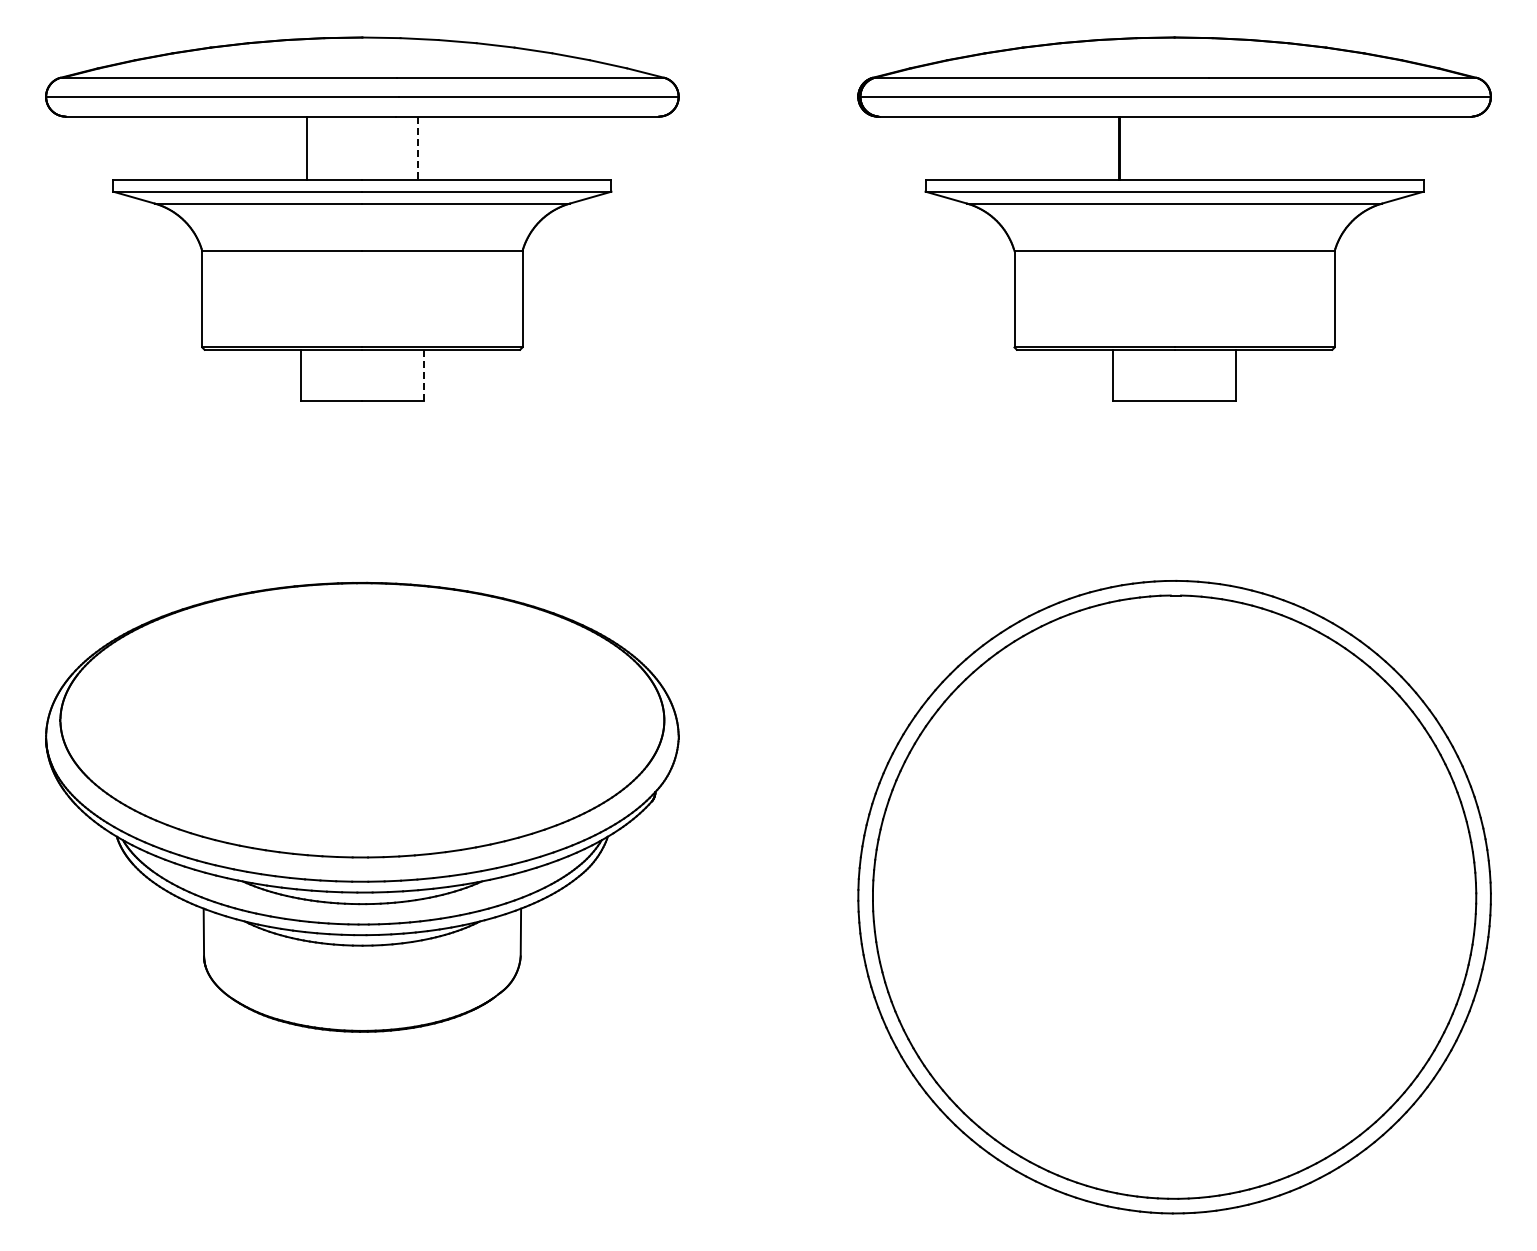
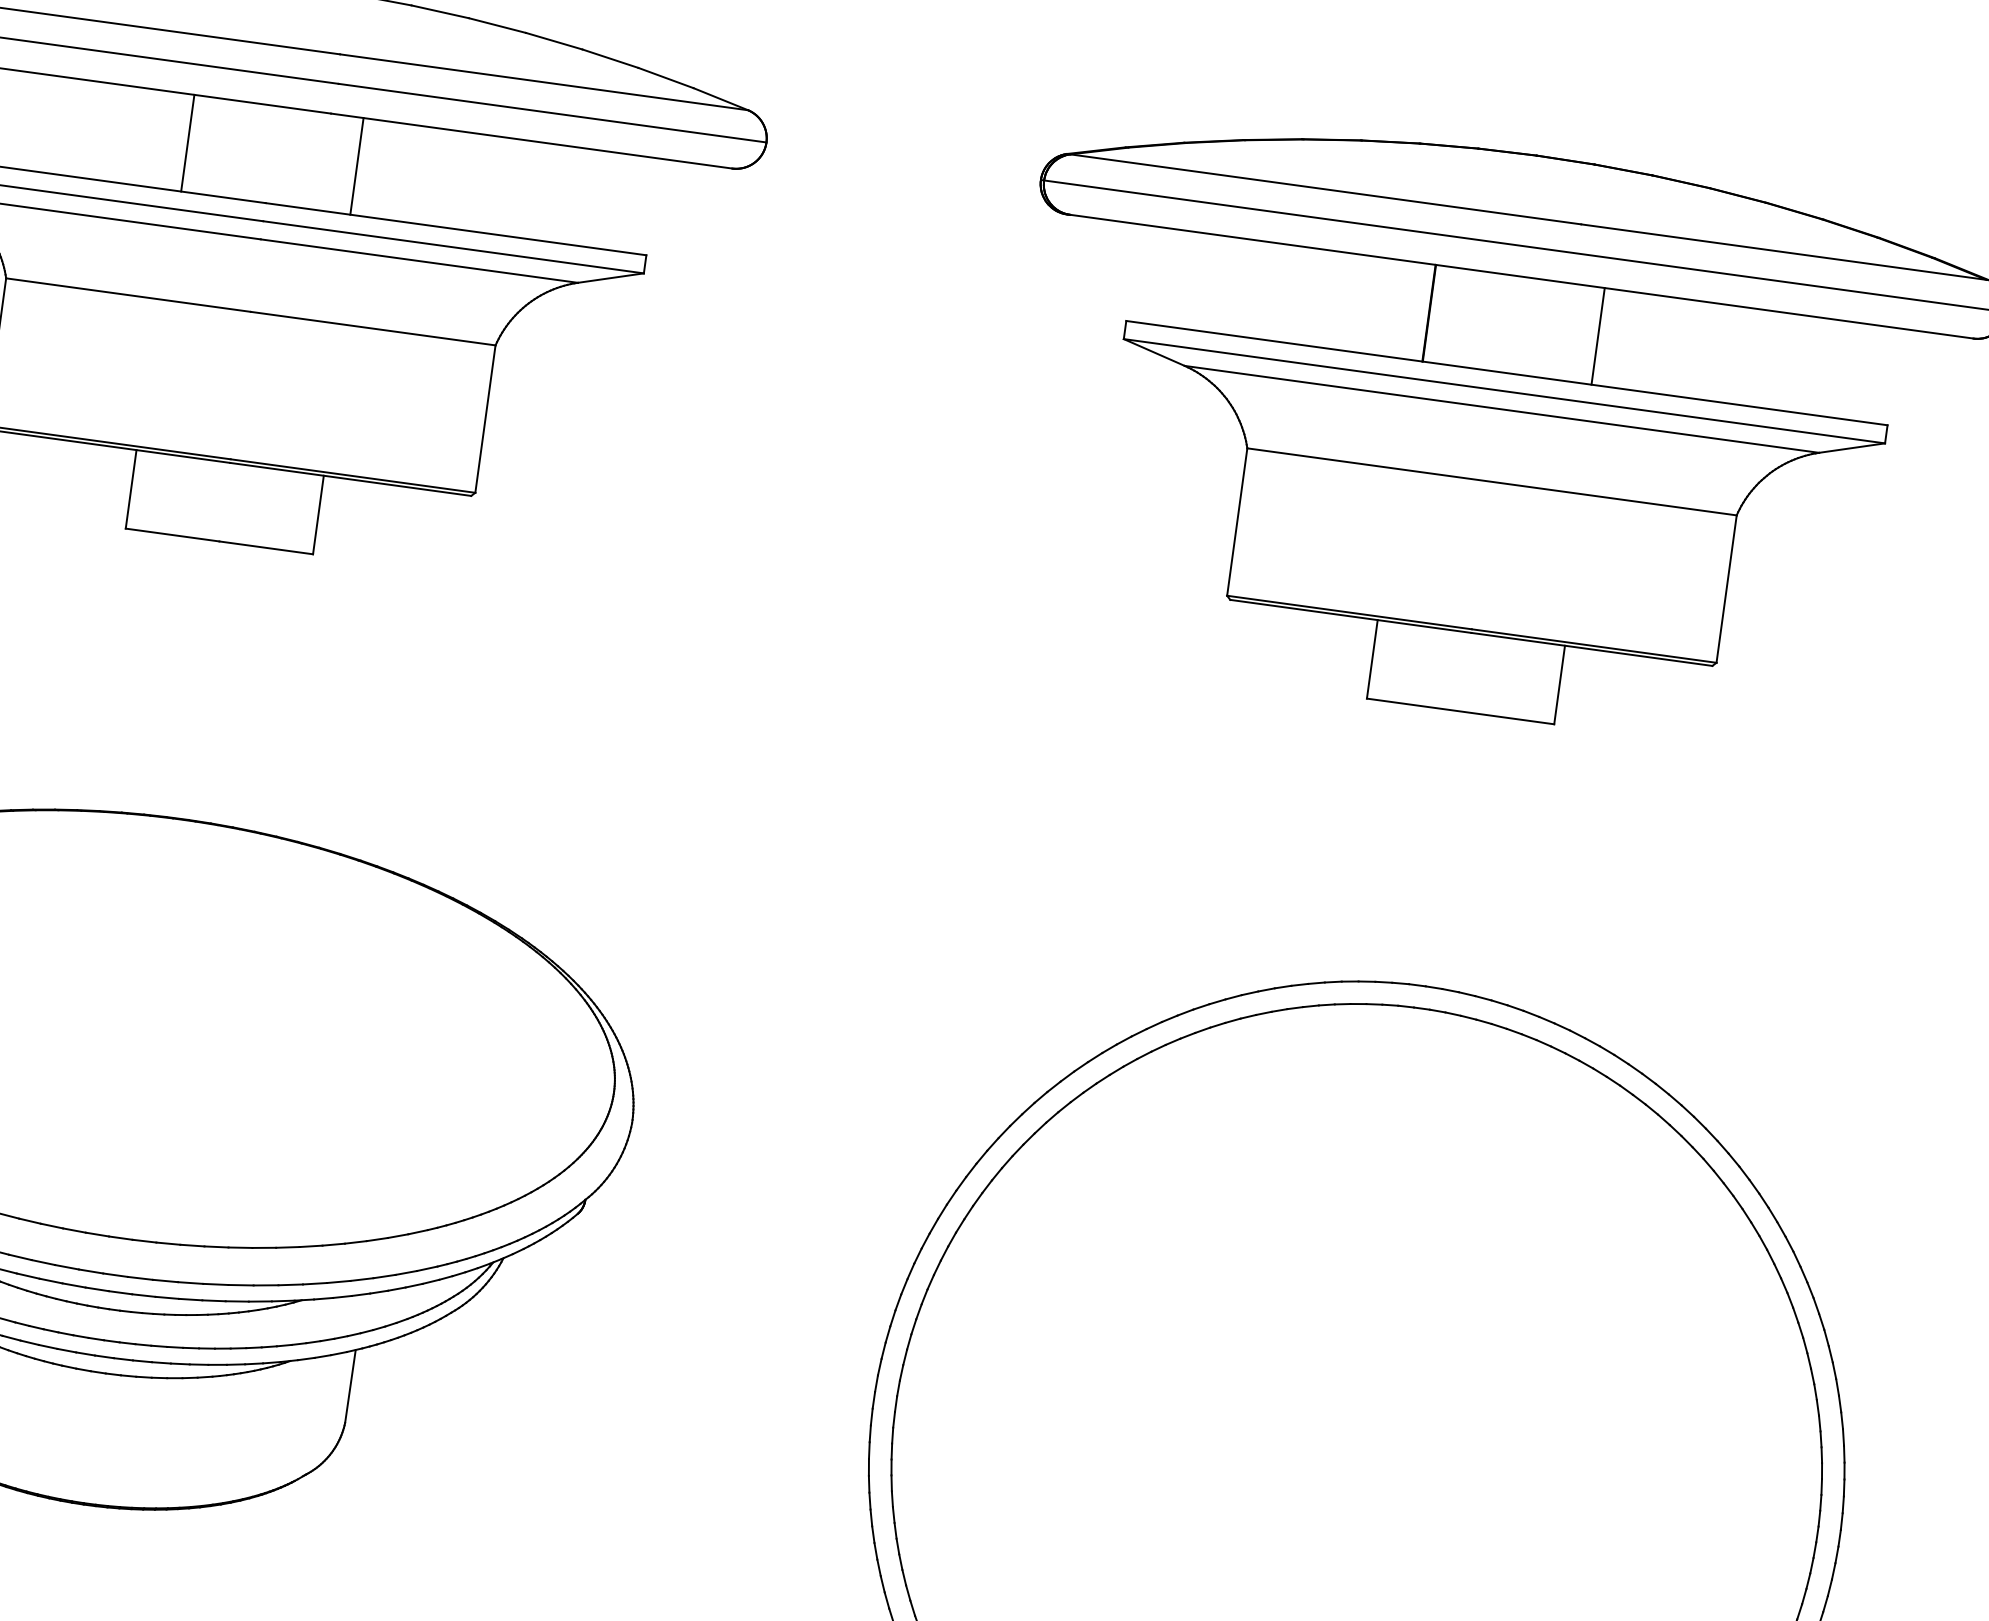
line: (1229, 147) -> (1597, 335), added
line: (417, 148) -> (356, 166), dashed -> solid
line: (423, 375) -> (318, 514), dashed -> solid

